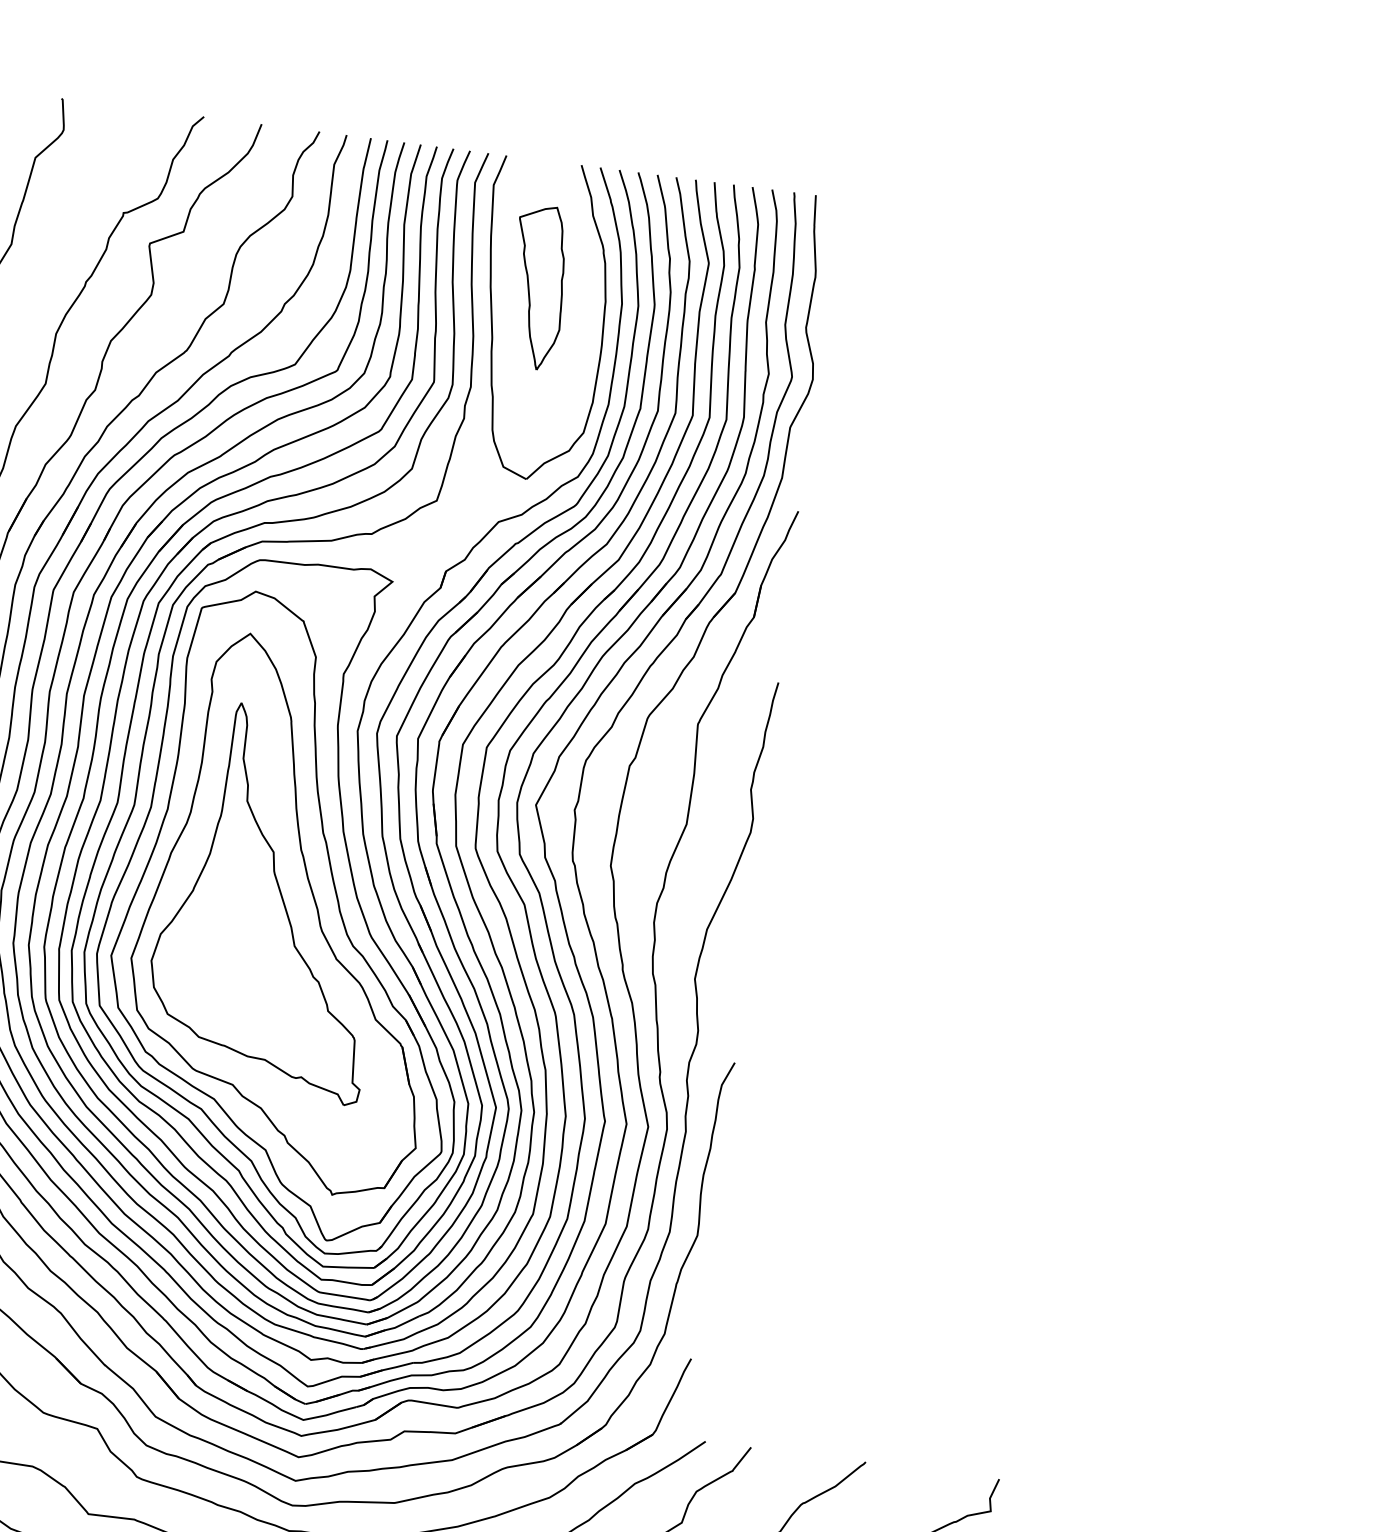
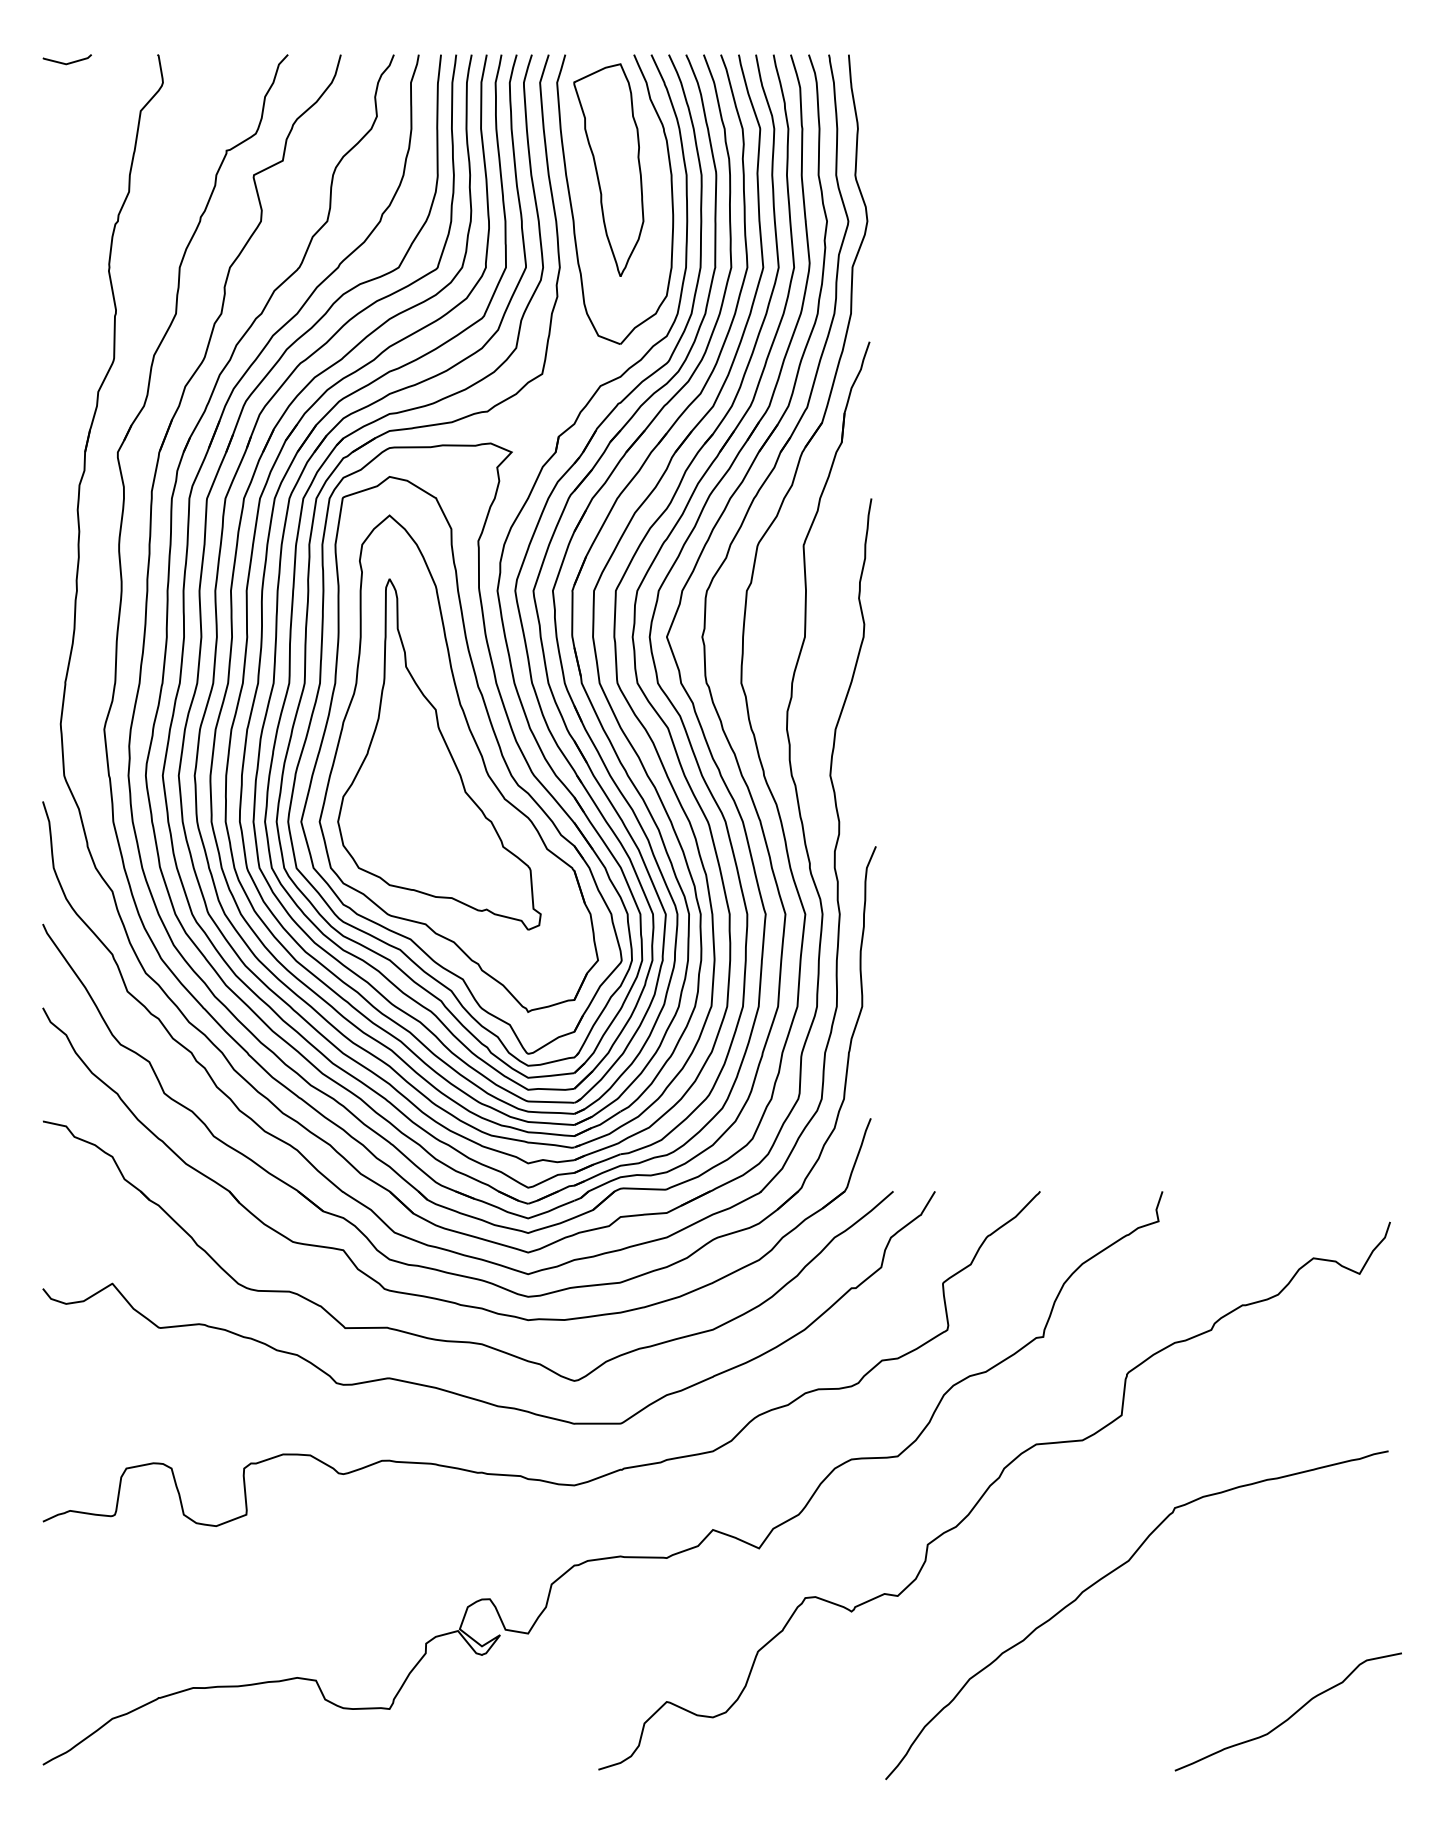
part: (537, 286) -> (608, 169), size x1.43

